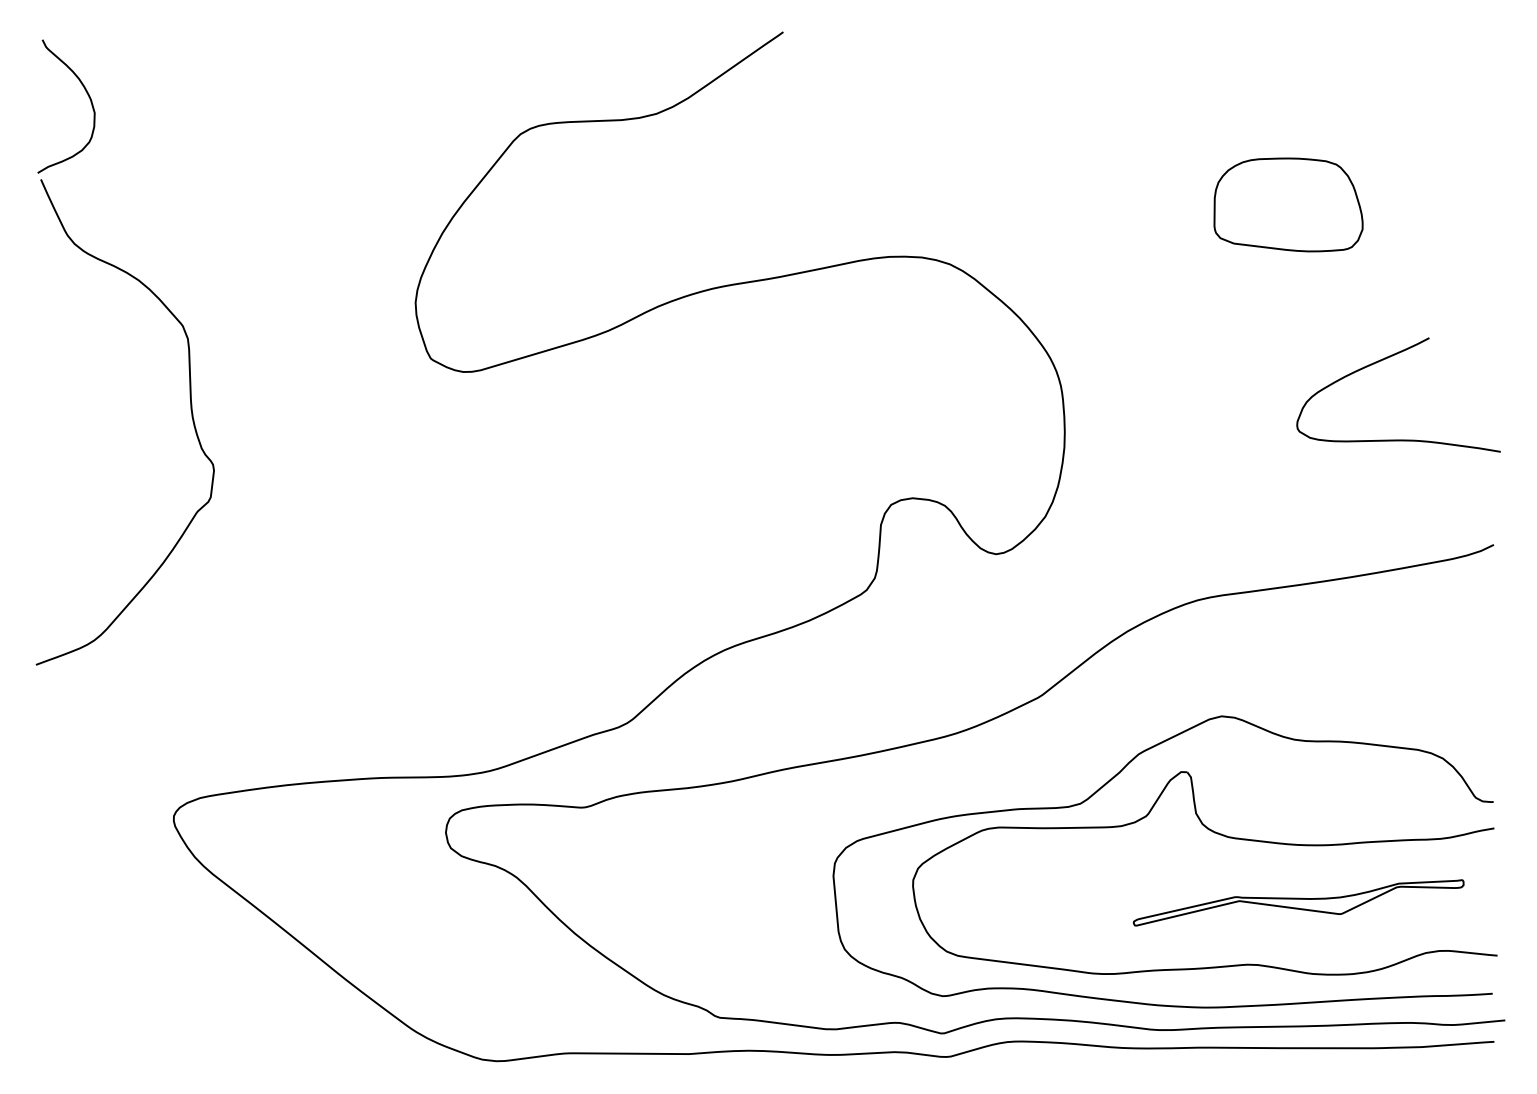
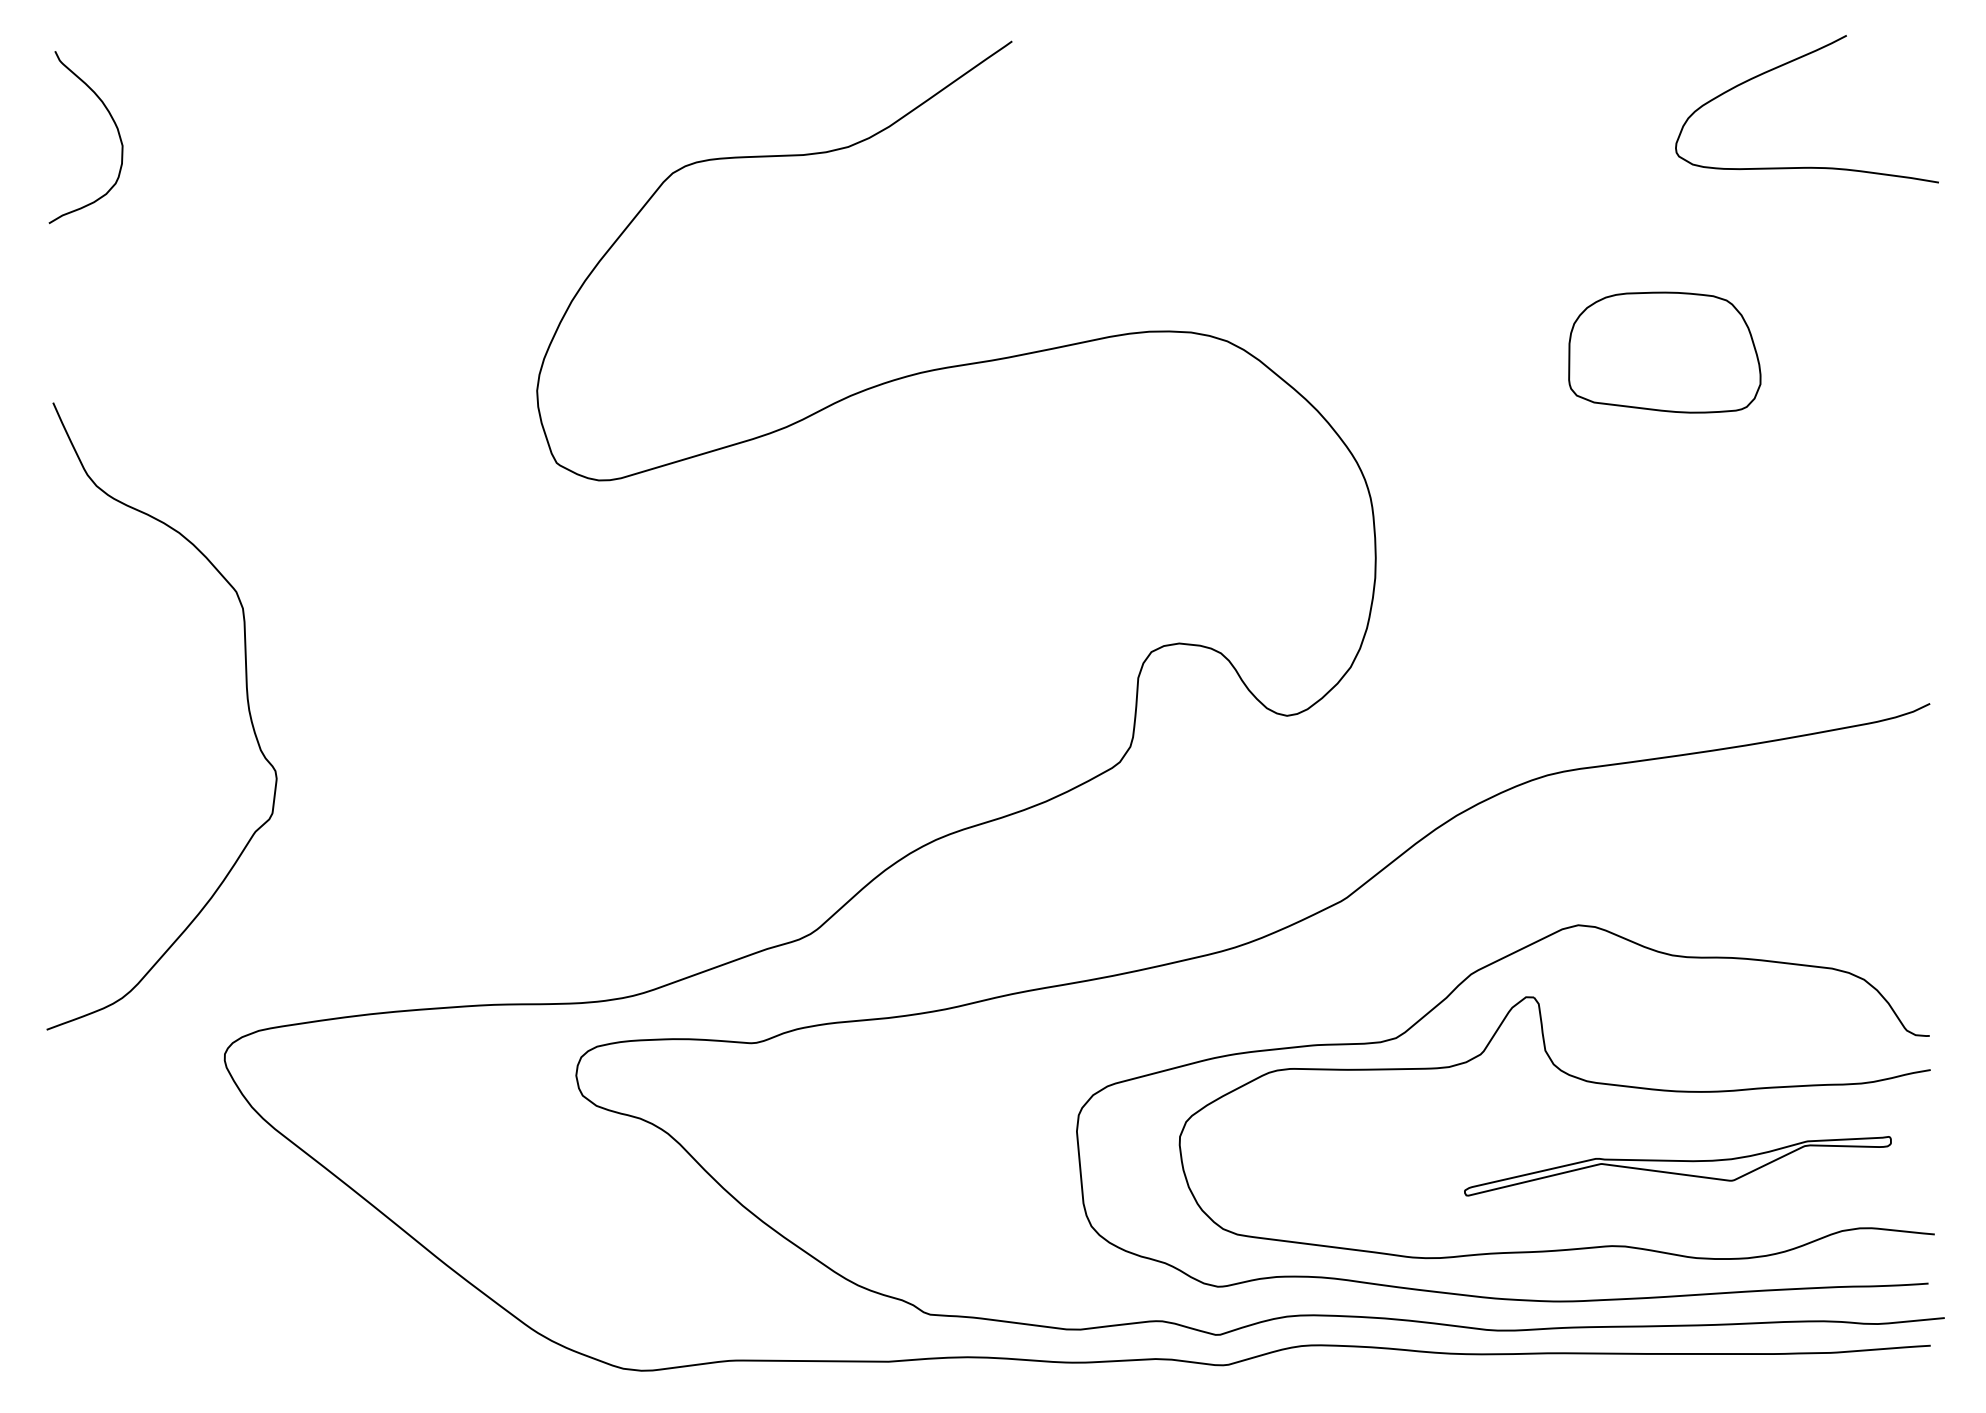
part: (1288, 204) -> (1664, 352), moved
curve: (1385, 359) -> (1789, 63), moved
curve: (191, 414) -> (247, 706), moved

